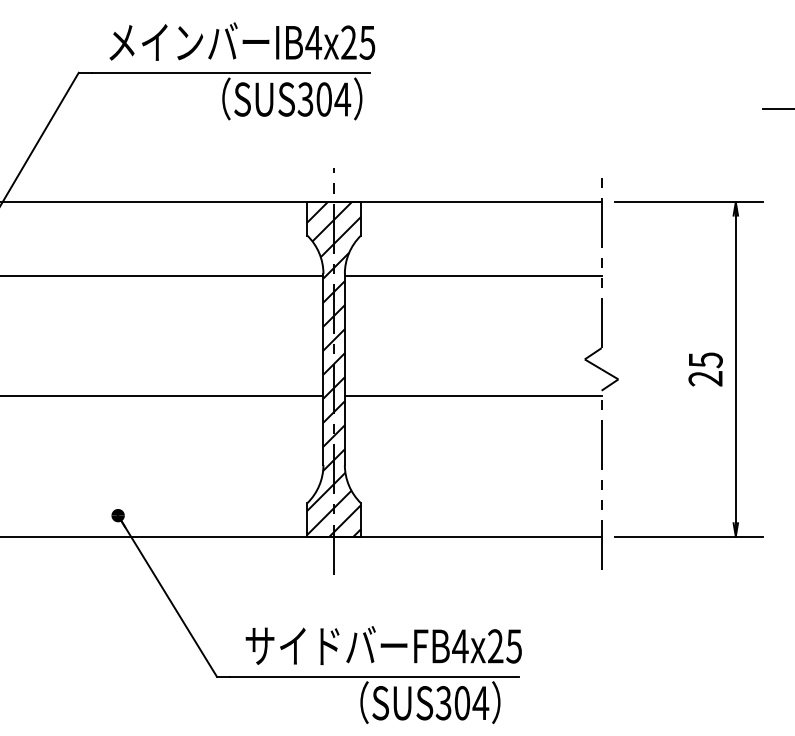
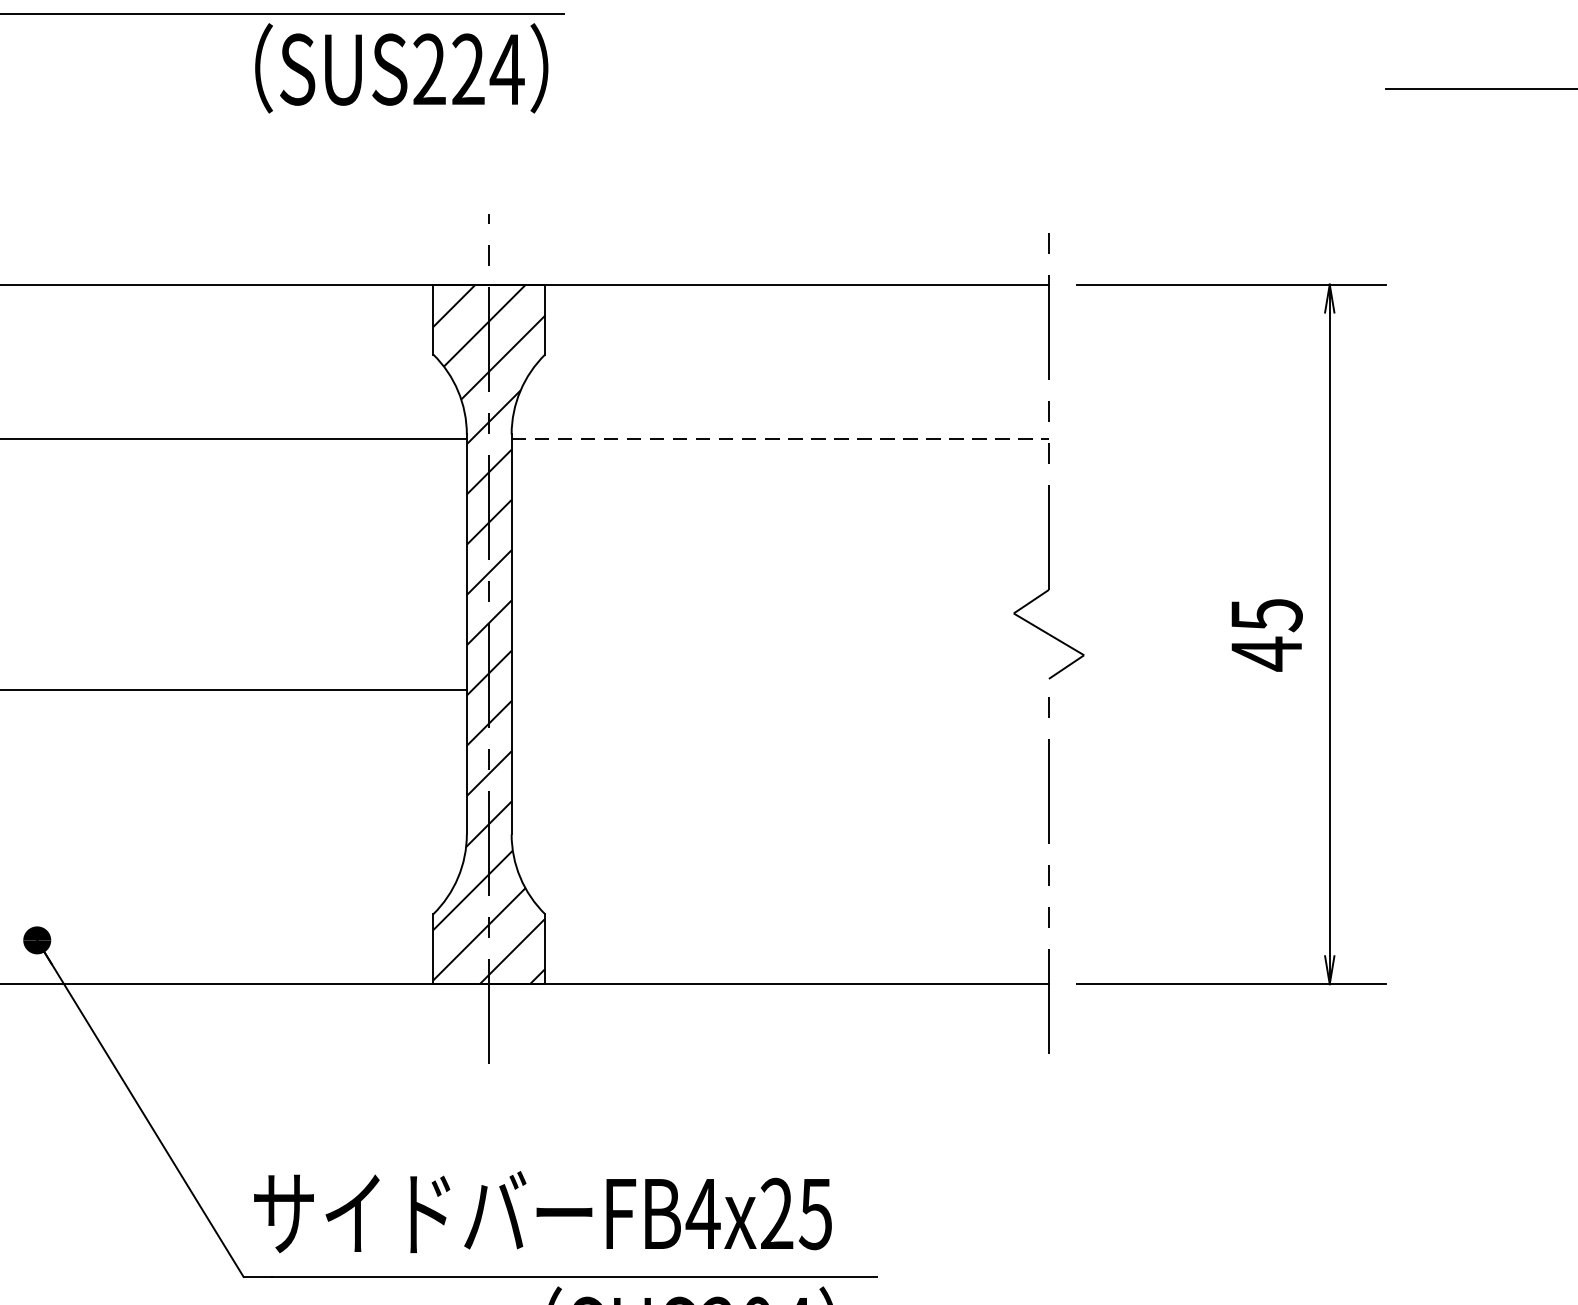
text: (314, 99) -> (448, 69), SUS304 -> SUS224
line: (473, 275) -> (780, 437), solid -> dashed
text: (705, 378) -> (1266, 653), 25 -> 45
line: (472, 396) -> (778, 691), removed
text: (383, 645) -> (542, 1212), moved

